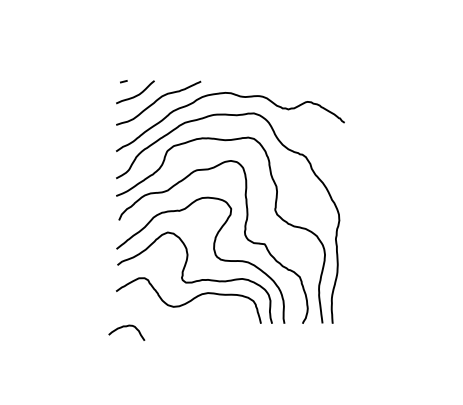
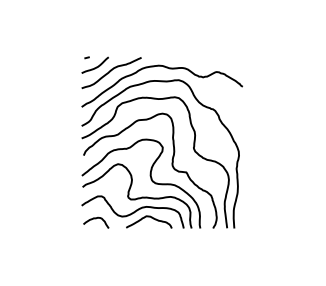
curve: (215, 309) -> (151, 218), added
curve: (126, 327) -> (96, 219), moved

